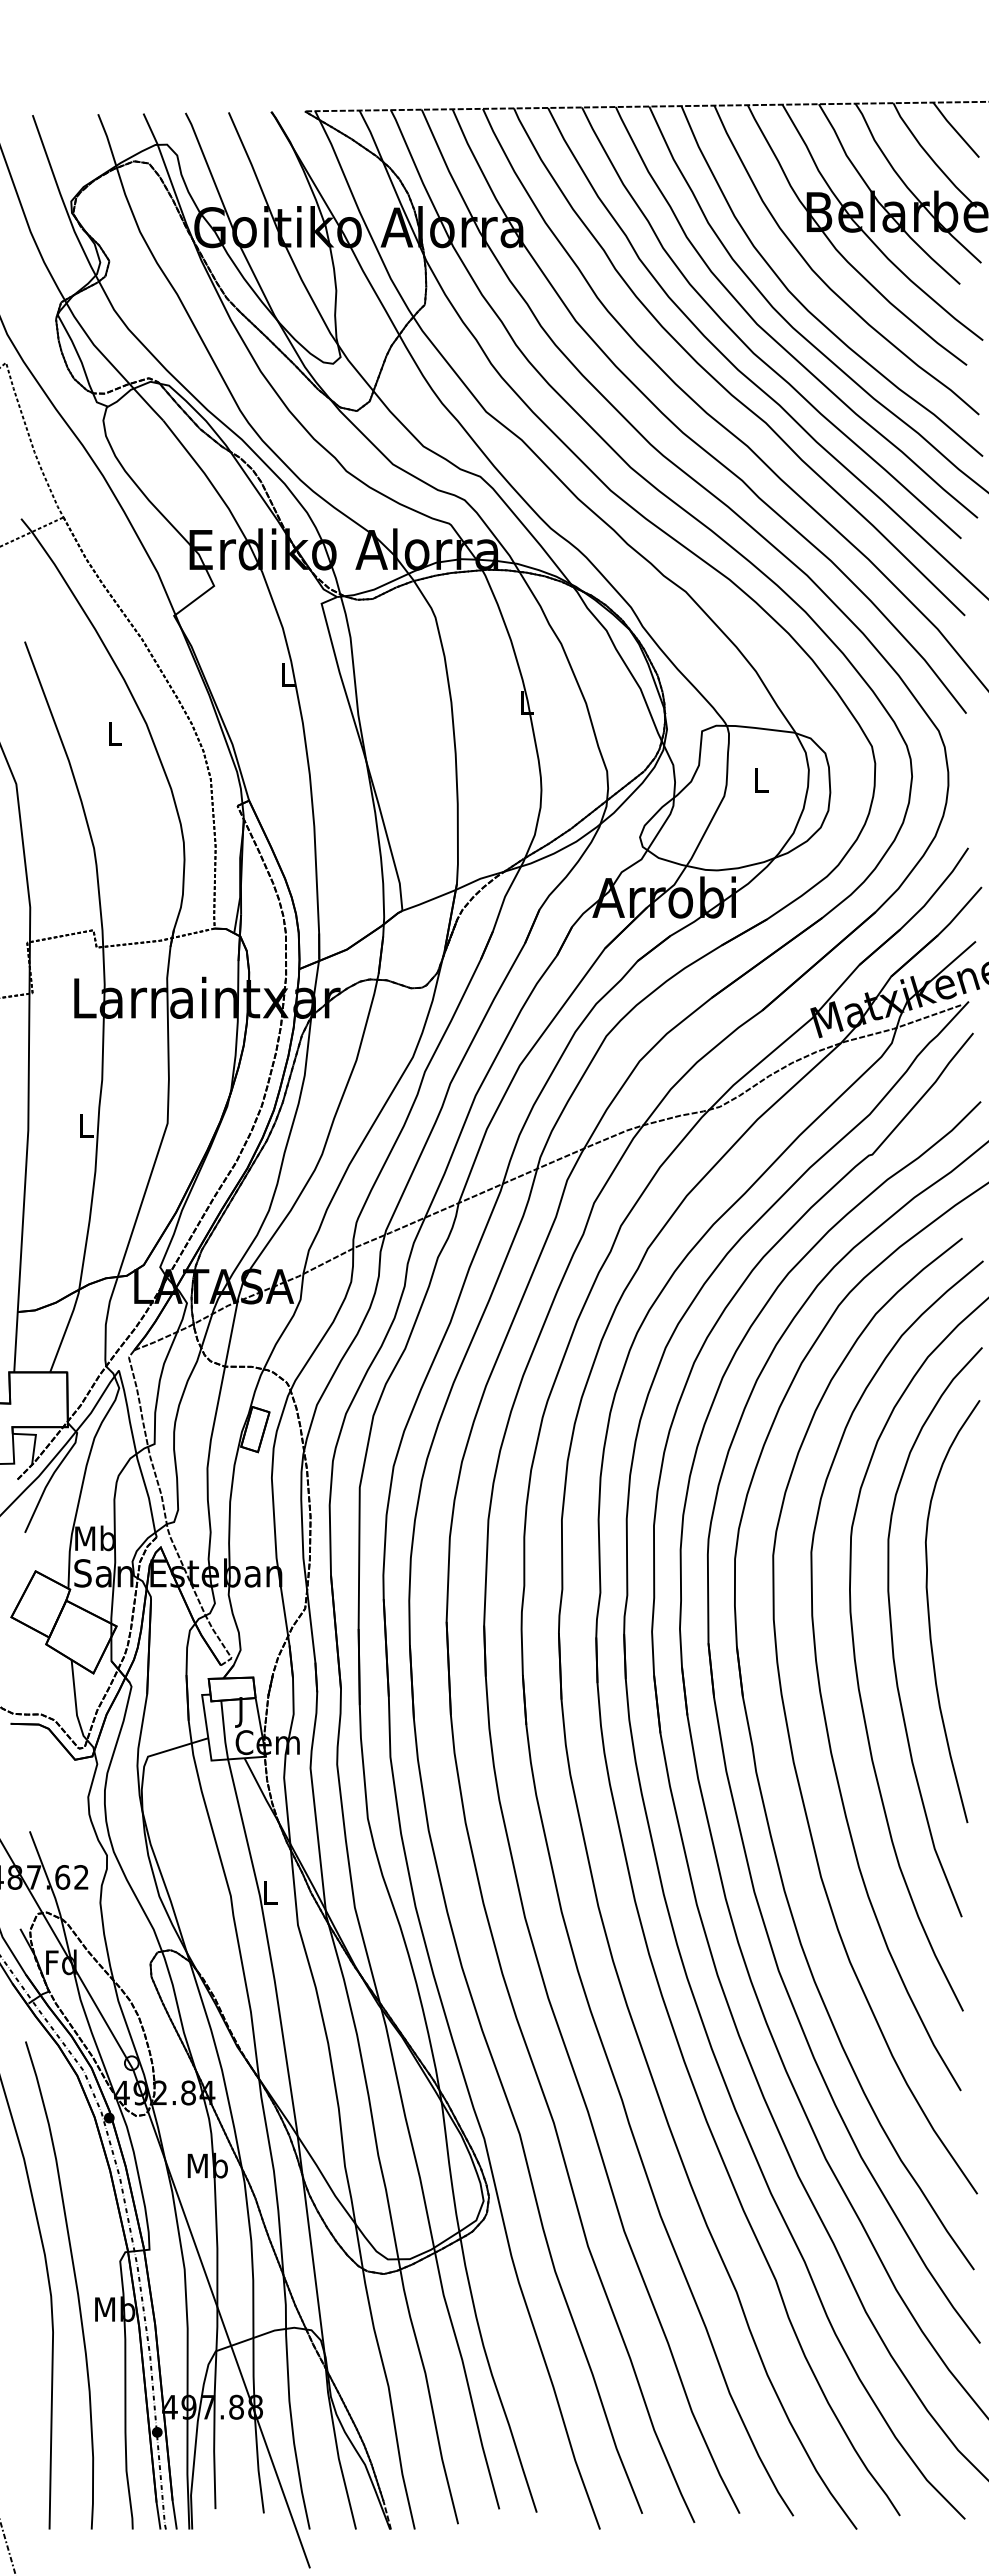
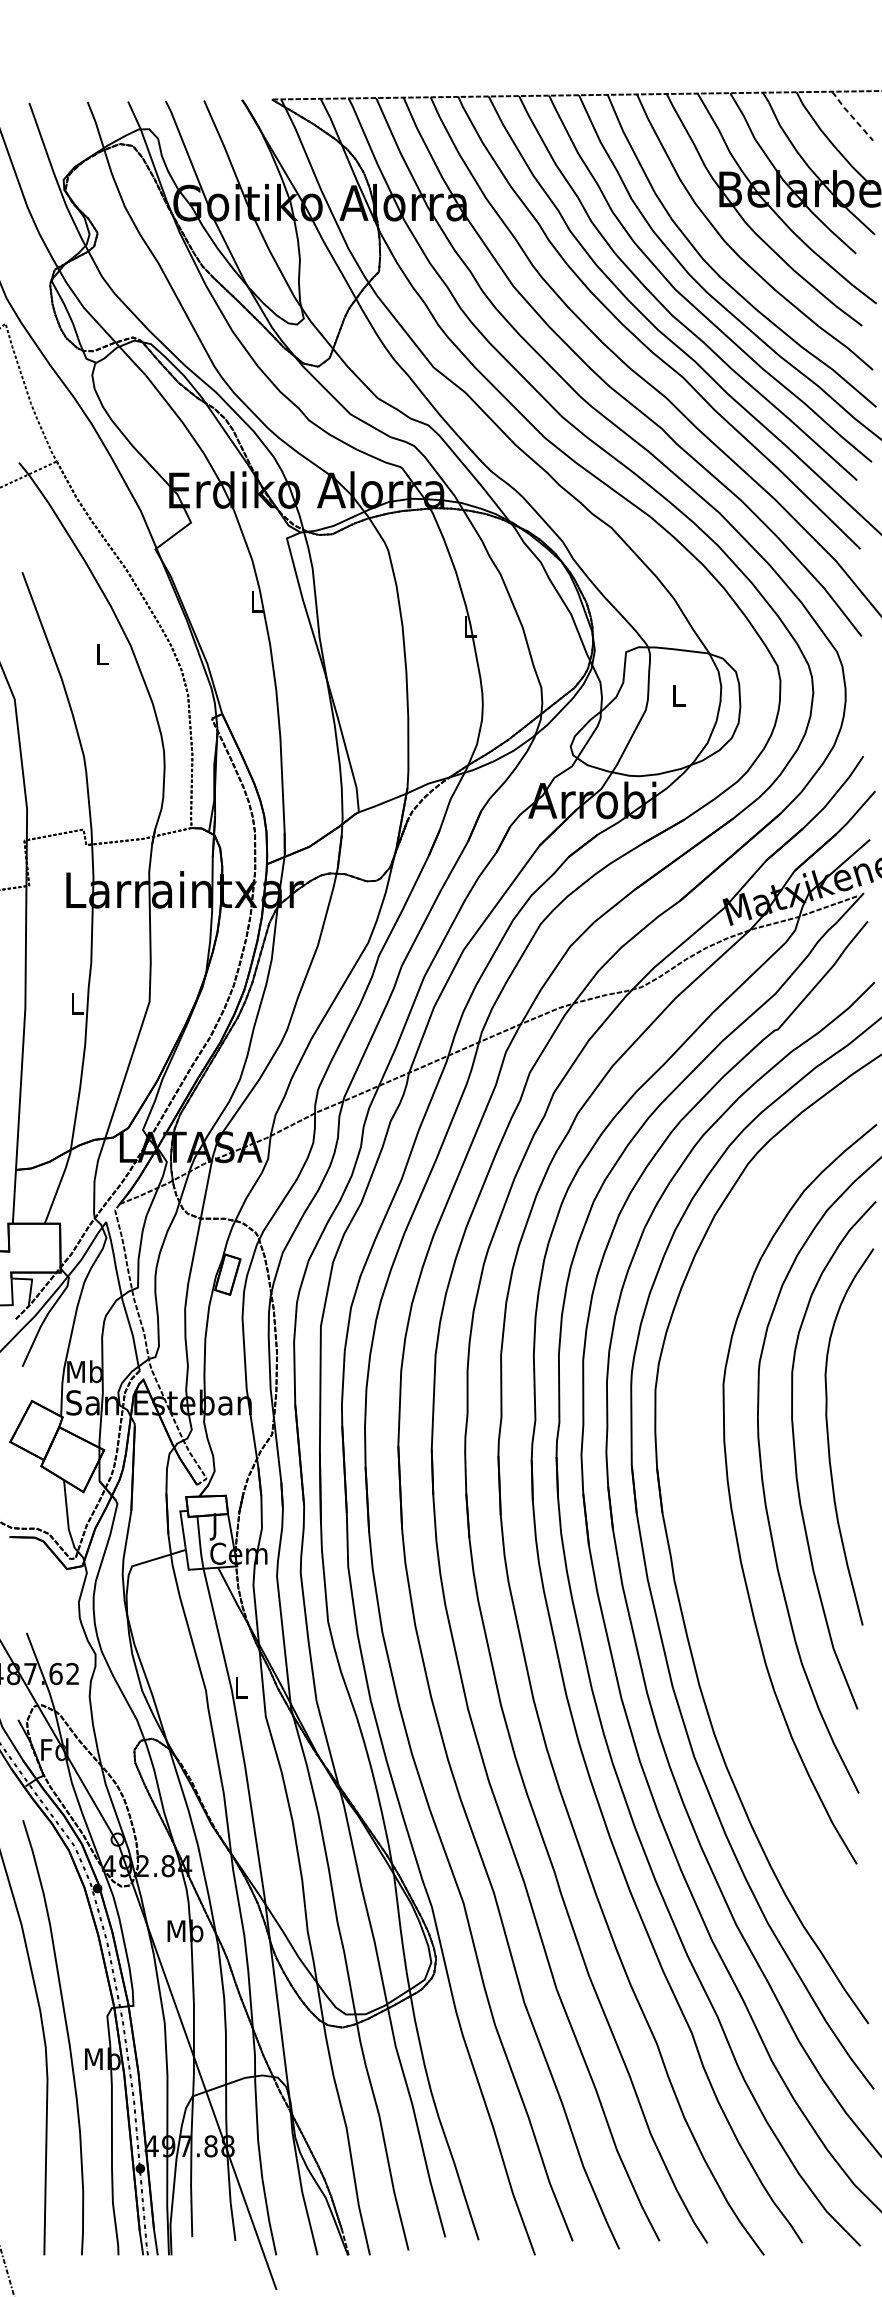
line: (955, 130) -> (851, 116), solid -> dashed
curve: (789, 1731) -> (703, 1543), removed

